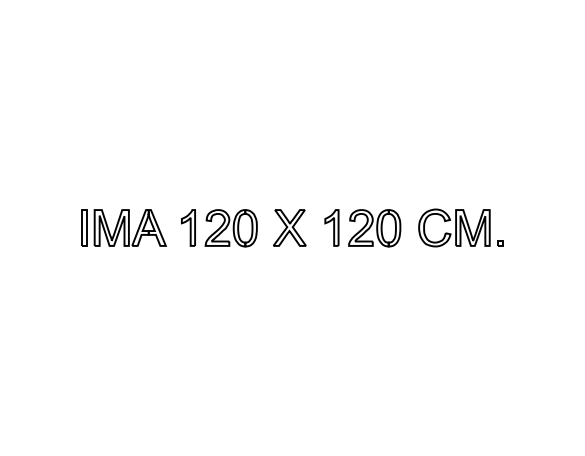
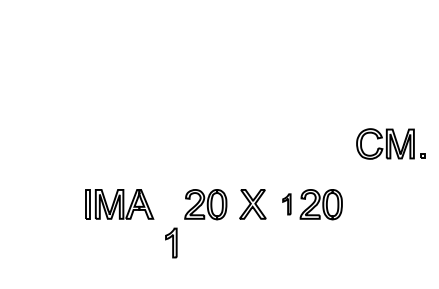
part: (188, 227) -> (171, 242), moved
part: (331, 227) -> (286, 203), size x0.7
part: (460, 227) -> (390, 143), moved

